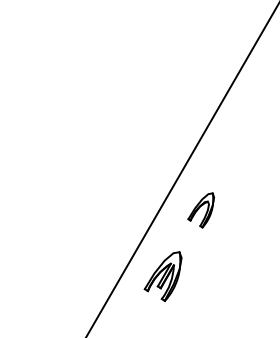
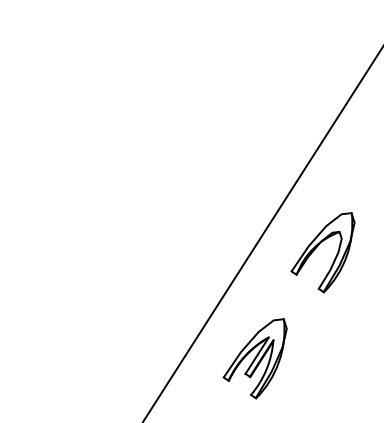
part: (200, 210) -> (321, 252), size x1.43

